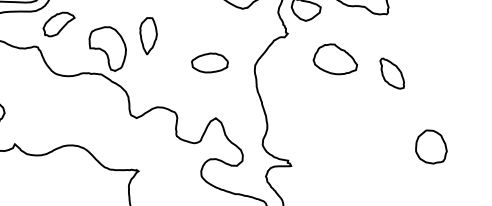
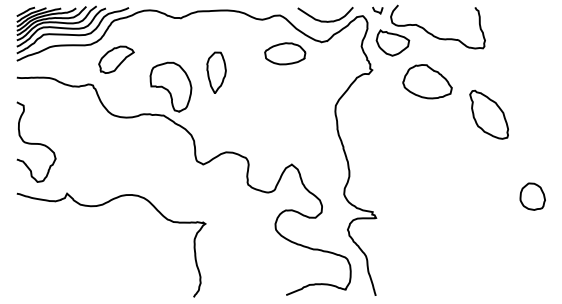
part: (335, 59) -> (427, 81), moved
part: (210, 62) -> (285, 53), moved
part: (391, 73) -> (488, 114), size x1.43
part: (431, 146) -> (532, 196), size x0.71

